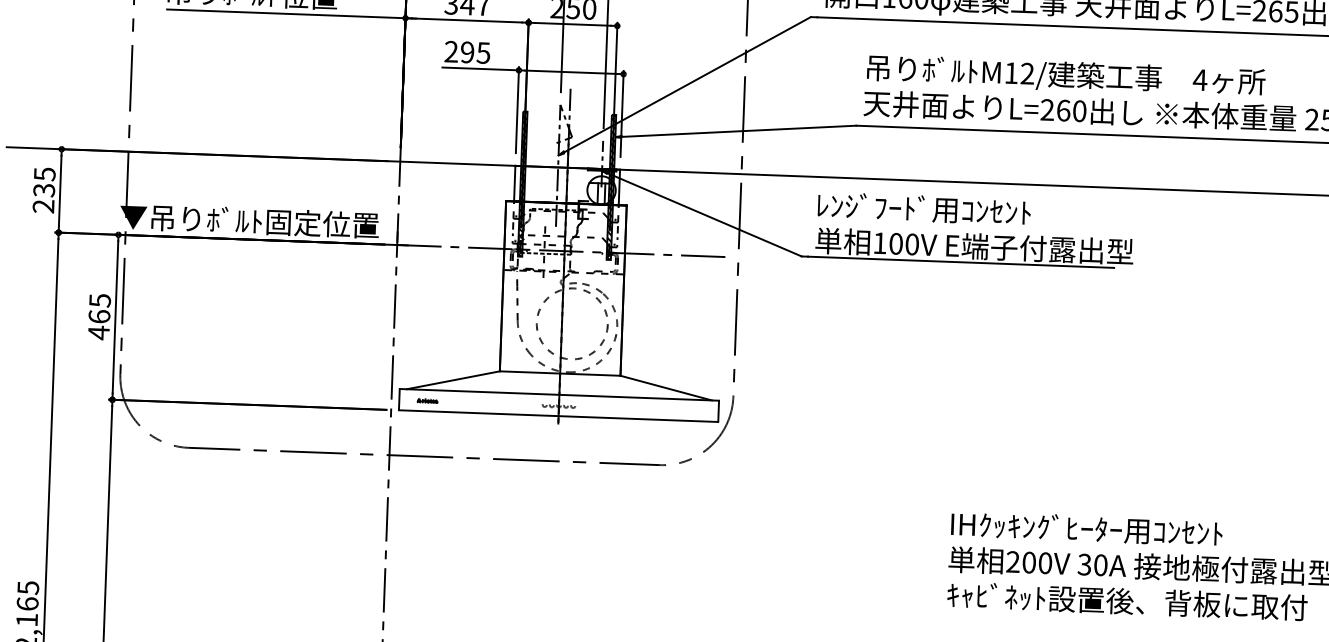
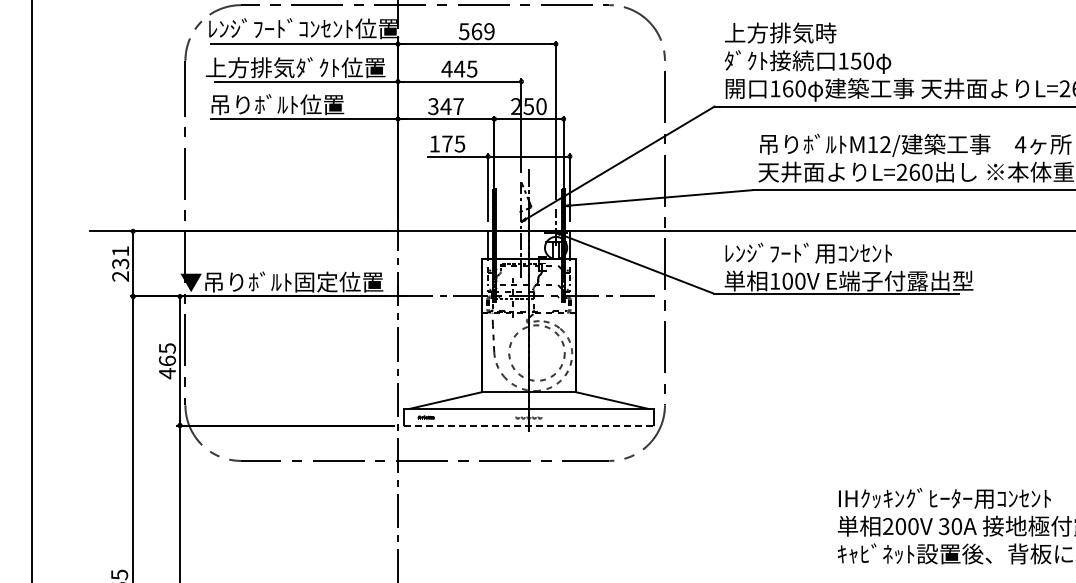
text: (458, 51) -> (440, 143), 295 -> 175
text: (44, 174) -> (120, 251), 235 -> 231
line: (558, 416) -> (528, 425), solid -> dashed

